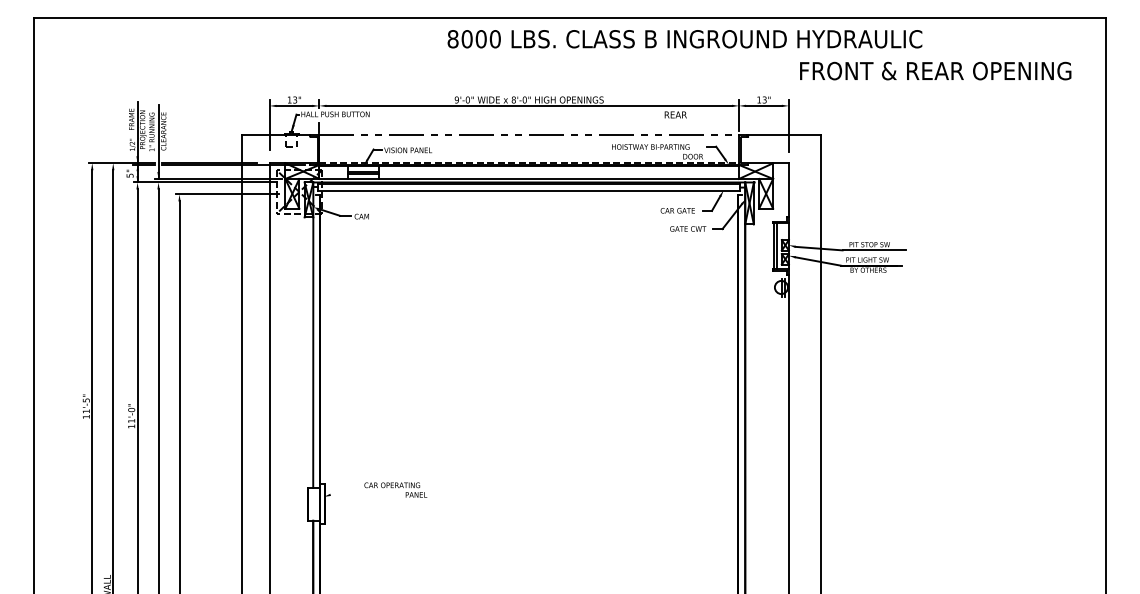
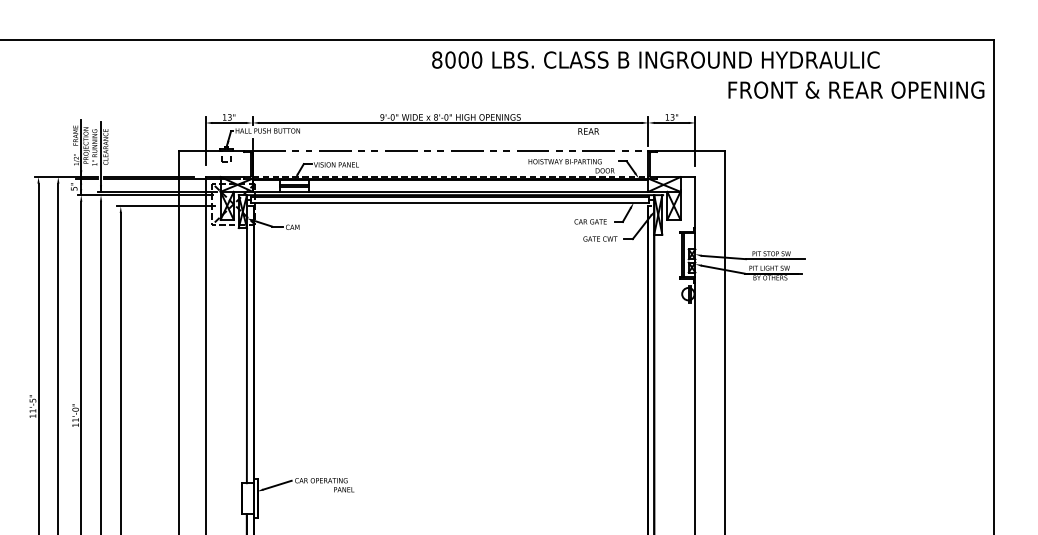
text: (684, 39) -> (655, 60), moved
text: (935, 70) -> (856, 89), moved
line: (345, 489) -> (277, 484), added

